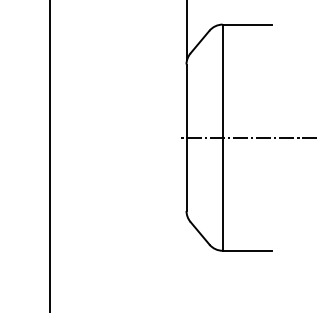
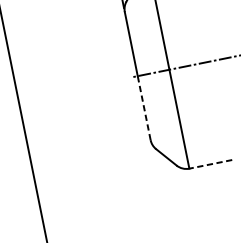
line: (186, 174) -> (144, 108), solid -> dashed
line: (246, 250) -> (210, 164), solid -> dashed

